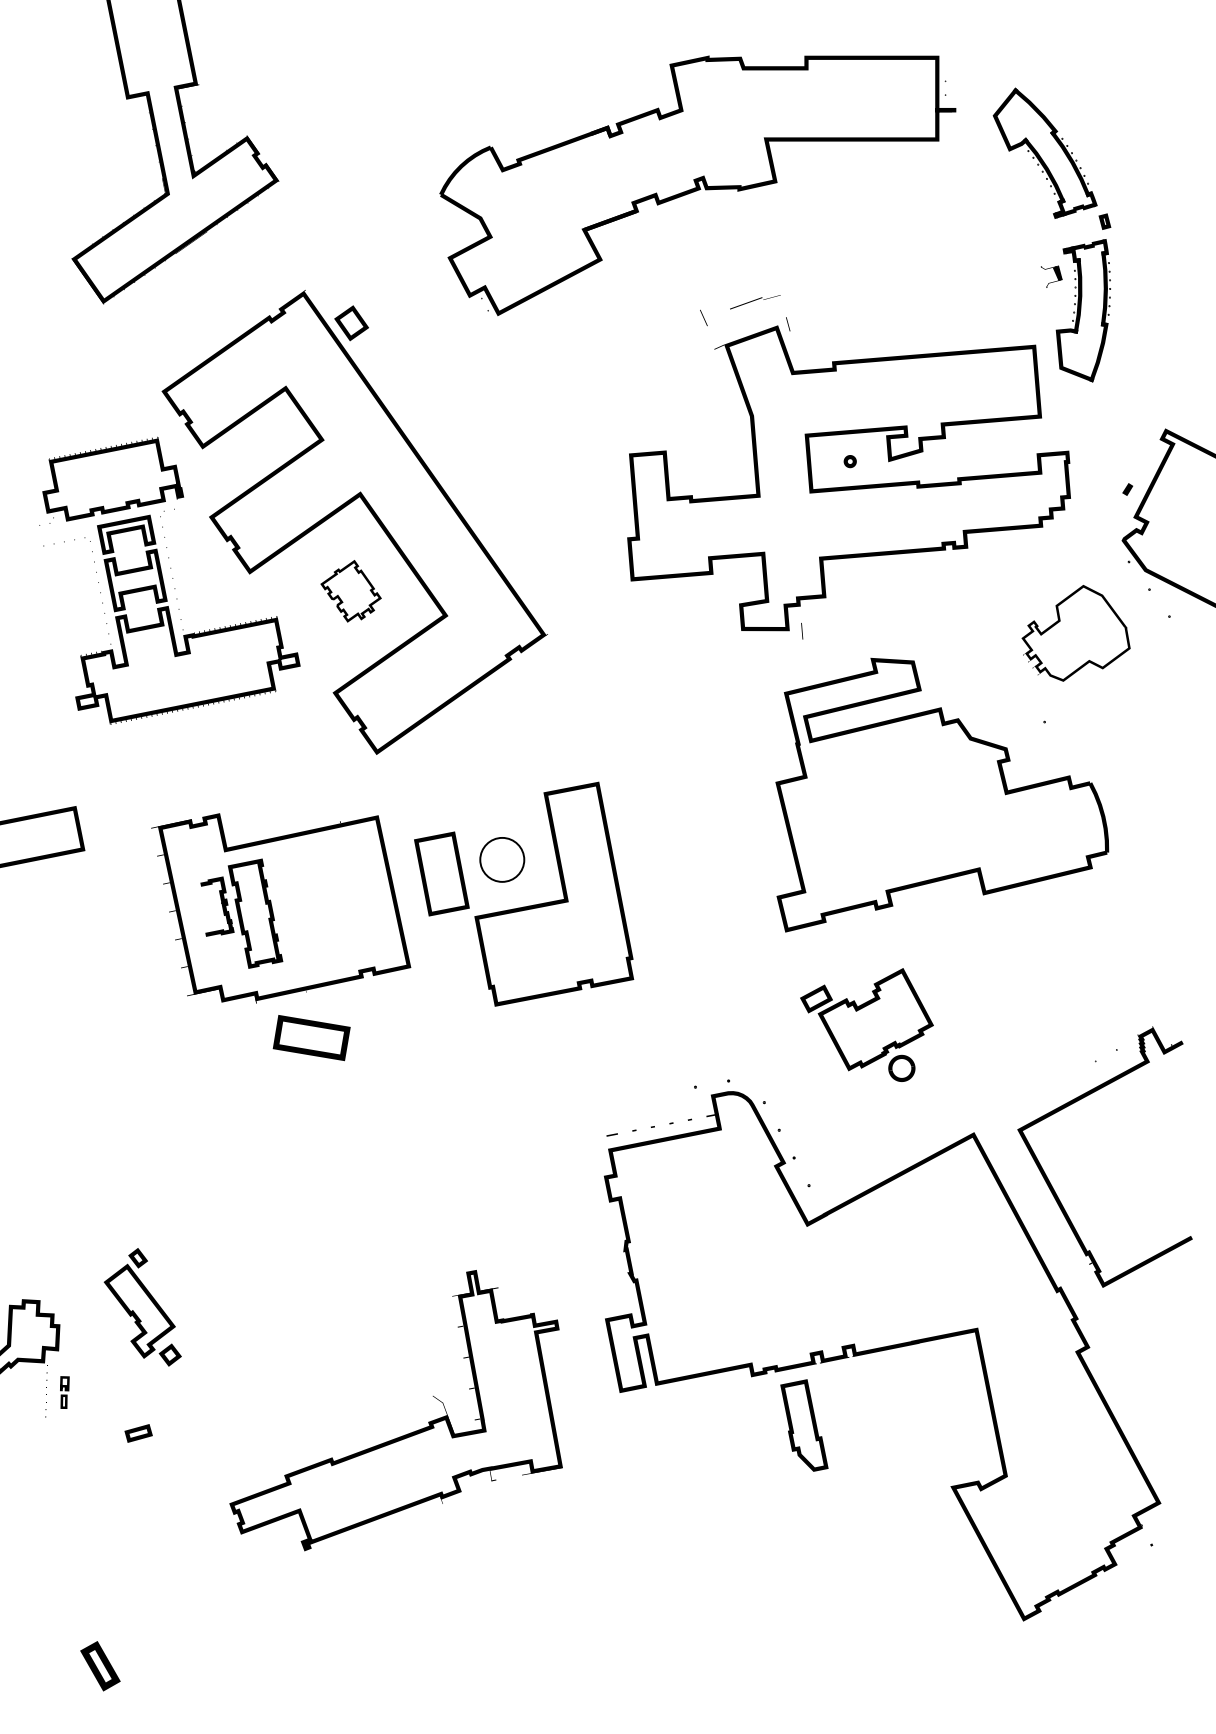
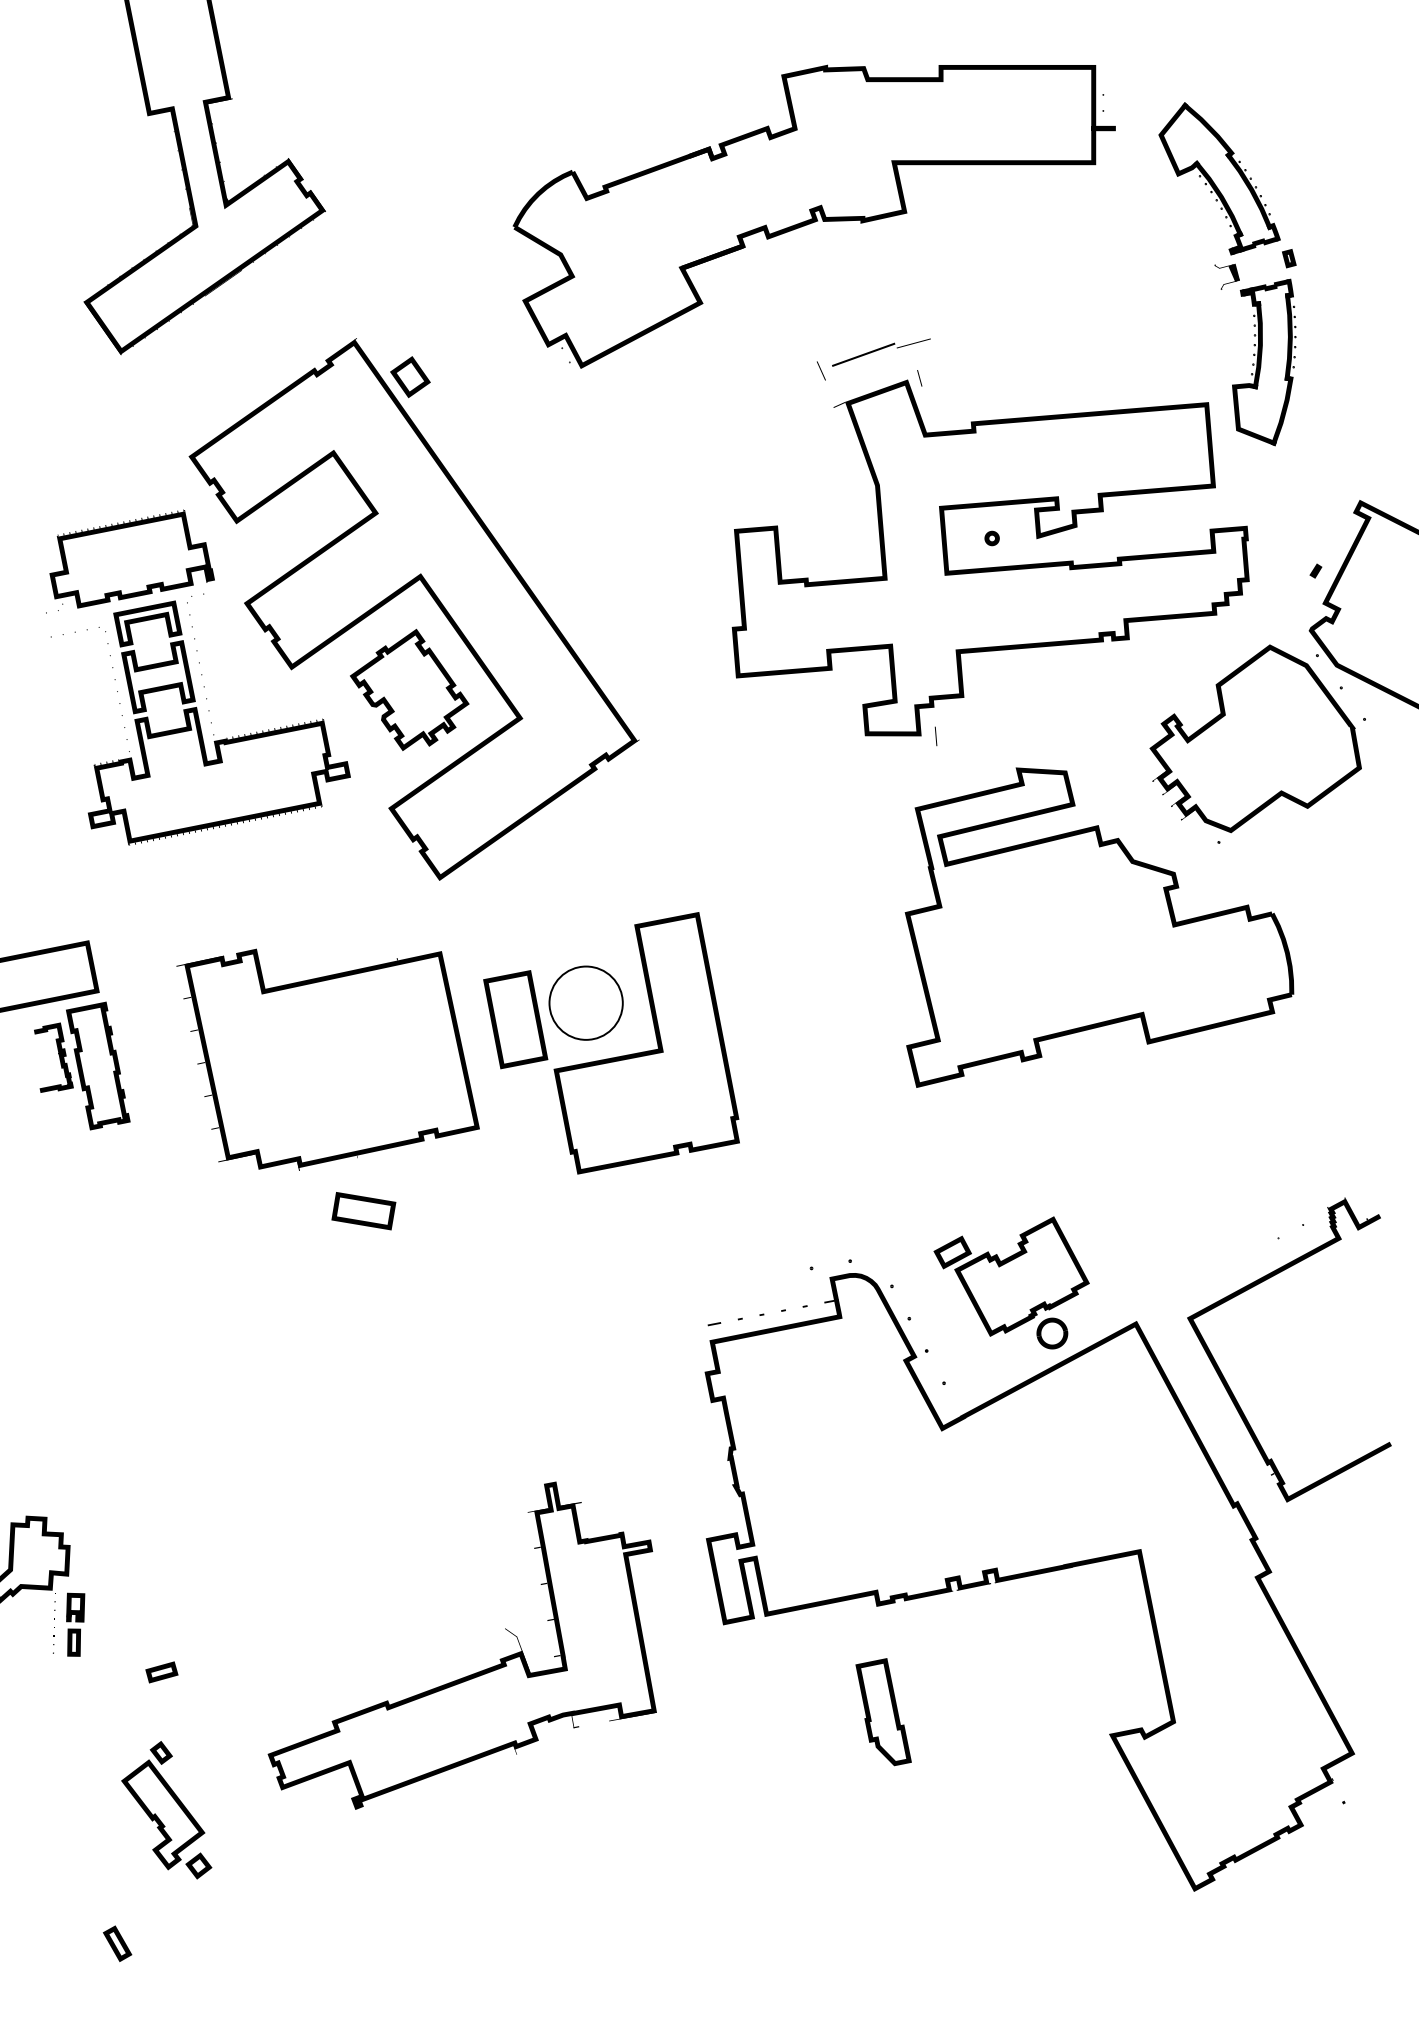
part: (1051, 276) -> (1226, 276), moved
part: (755, 302) -> (881, 352), size x1.67
part: (350, 591) -> (409, 689), size x1.67
part: (1075, 633) -> (1255, 738), size x1.67
circle: (501, 859) -> (585, 1002), size x1.43
part: (242, 913) -> (82, 1065), moved
part: (866, 1024) -> (1011, 1282), moved
part: (311, 1038) -> (363, 1211), size x0.71
part: (142, 1307) -> (166, 1810), moved
part: (64, 1392) -> (75, 1624), size x1.67
part: (804, 1425) -> (883, 1712), moved
part: (100, 1665) -> (117, 1943), size x0.62

